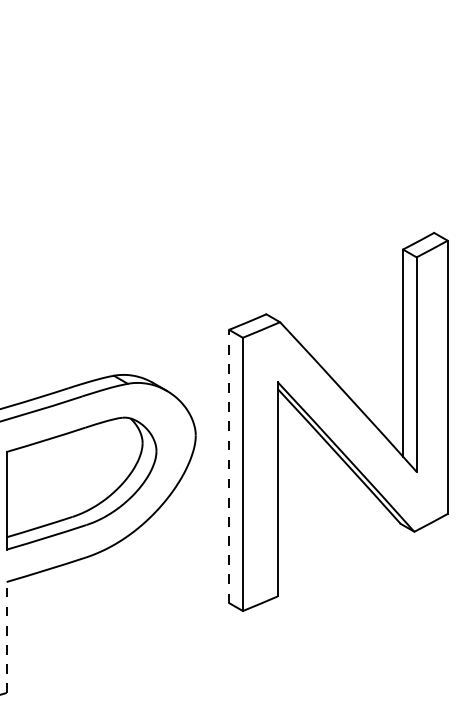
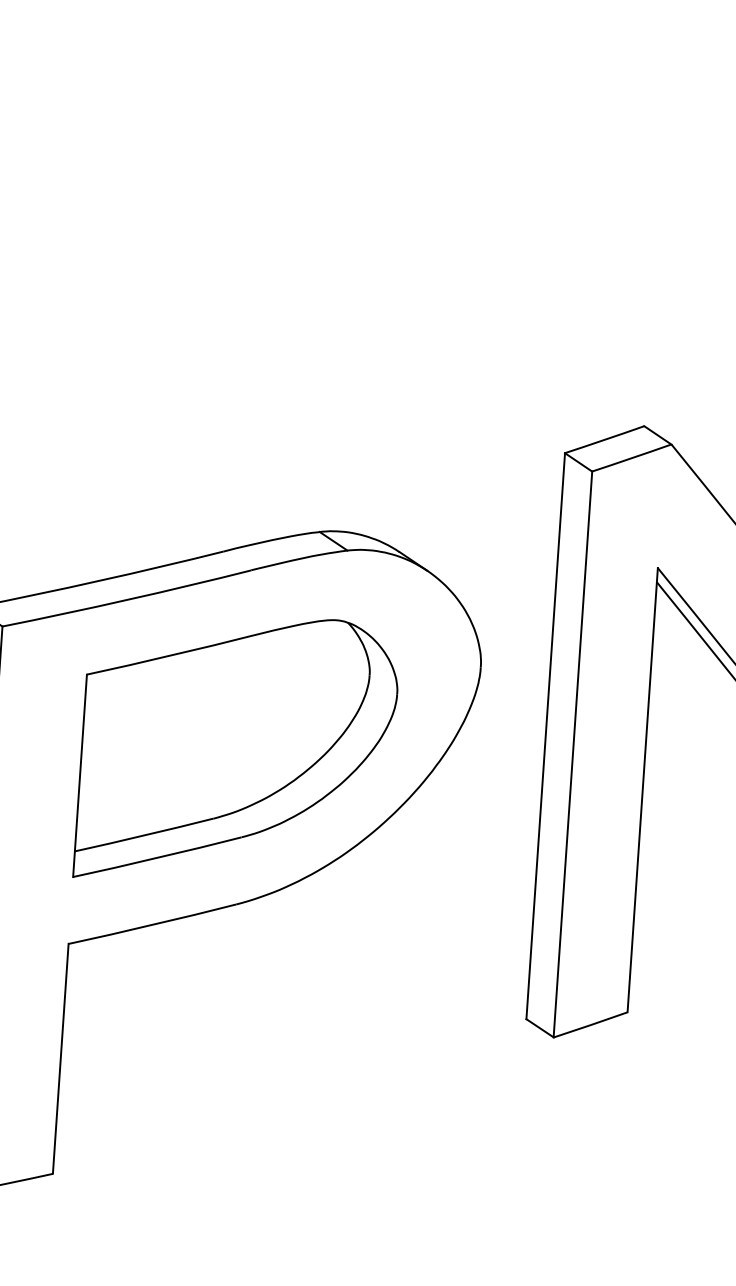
line: (229, 466) -> (546, 736), dashed -> solid
line: (6, 637) -> (60, 1058), dashed -> solid

